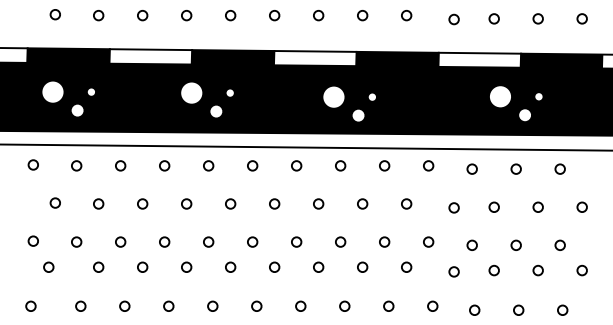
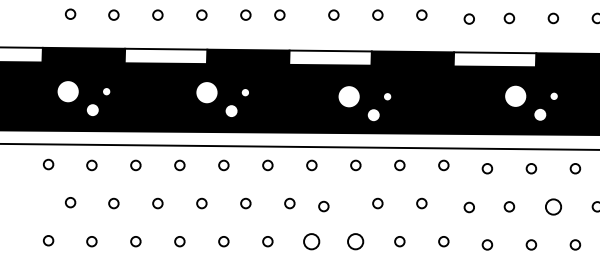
circle: (274, 15) -> (279, 15), moved
circle: (318, 203) -> (323, 206), moved
circle: (537, 206) -> (552, 206), size x1.6
circle: (296, 241) -> (311, 241), size x1.6
circle: (340, 241) -> (355, 241), size x1.6

